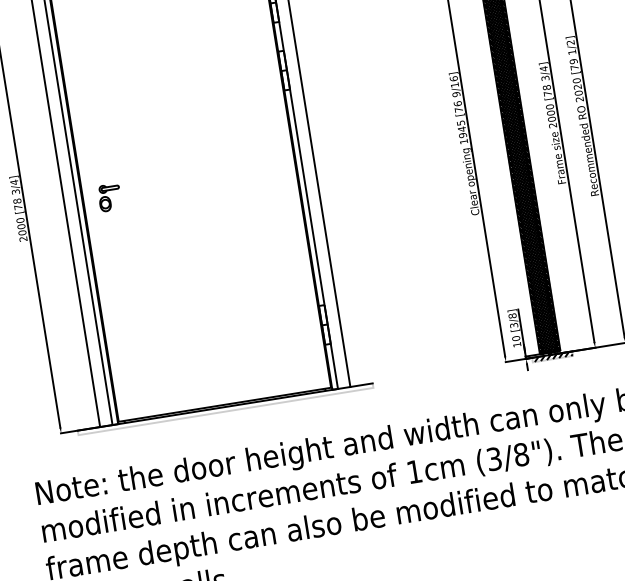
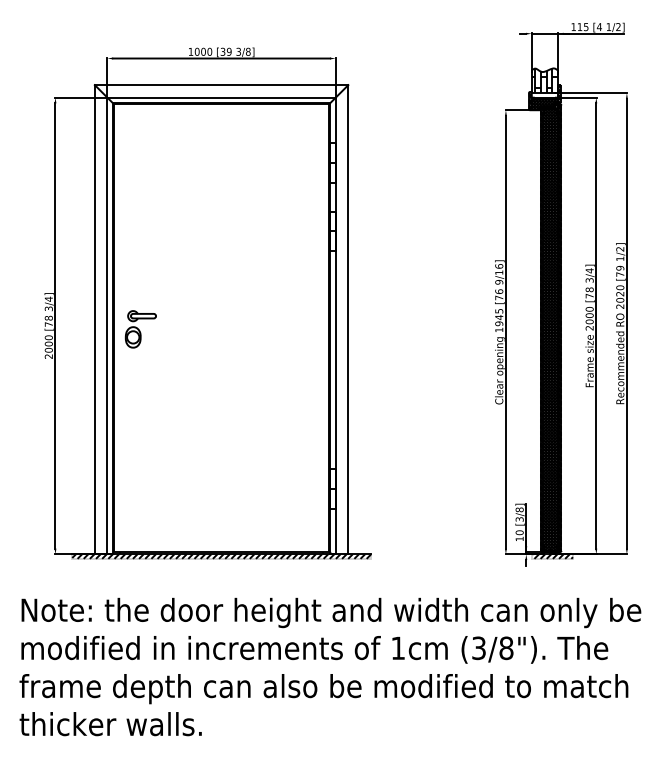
part: (109, 197) -> (140, 329), size x1.43
hatch: (225, 409) -> (221, 556), added

